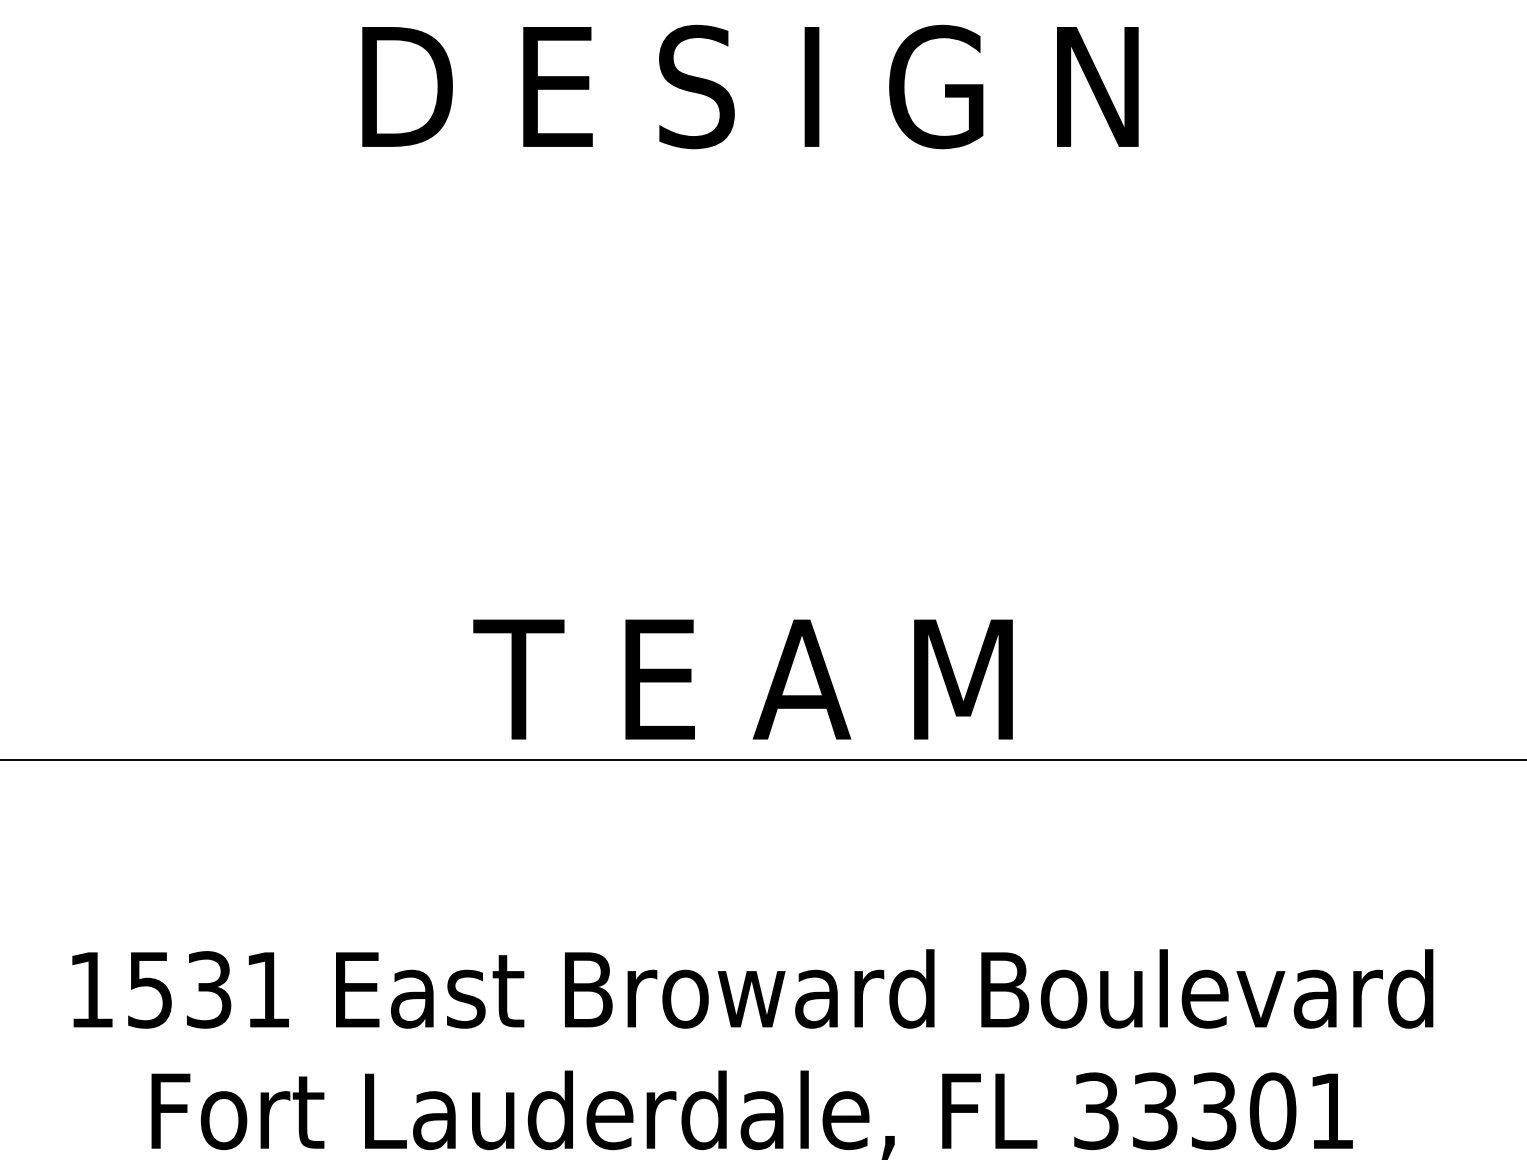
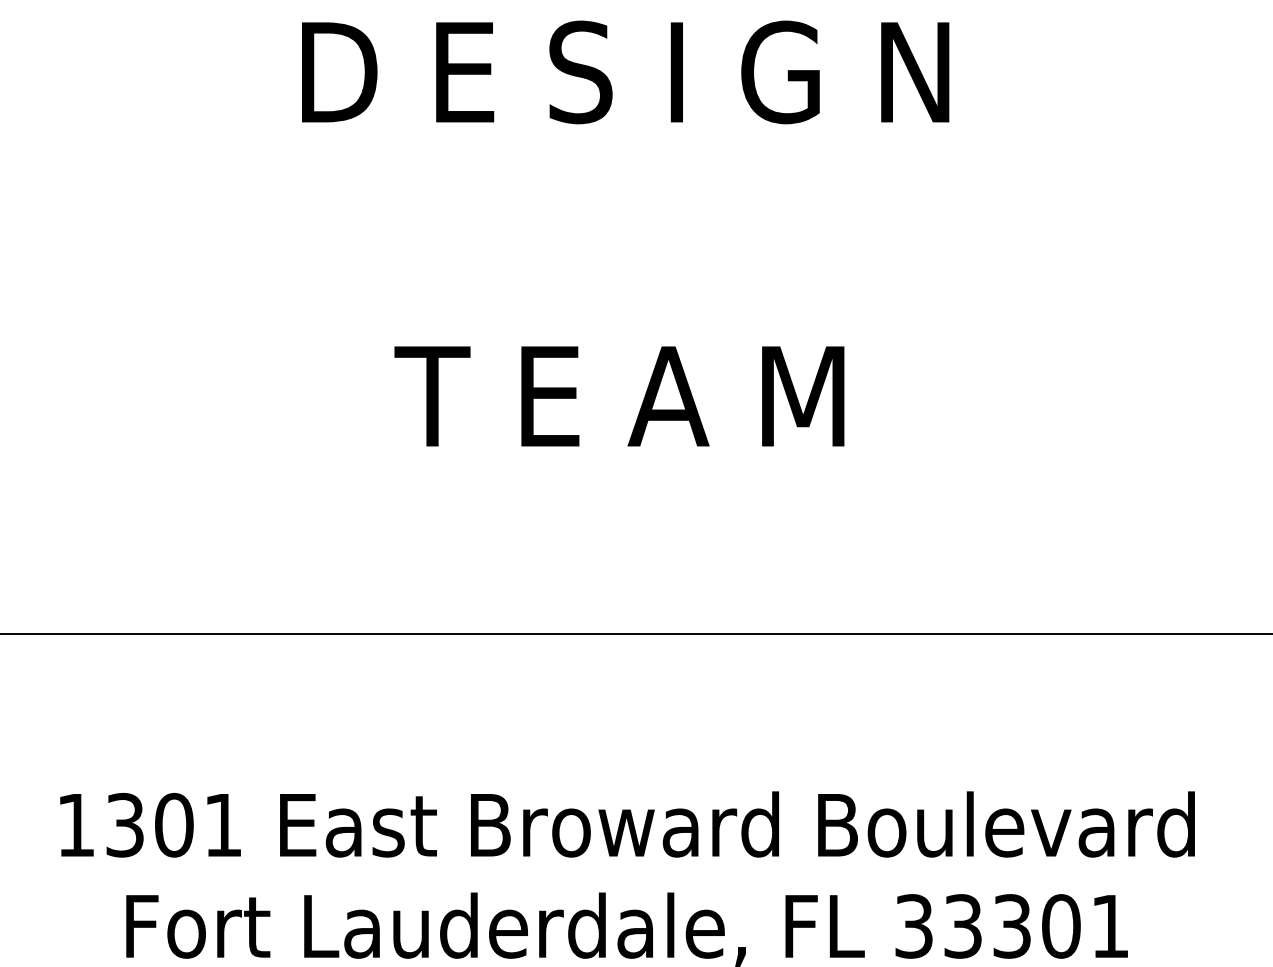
text: (742, 679) -> (618, 396), moved
text: (180, 989) -> (150, 824), 1531 -> 1301

